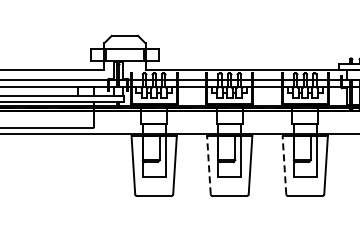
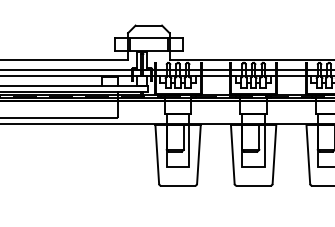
line: (208, 164) -> (232, 154), dashed -> solid
line: (284, 164) -> (308, 154), dashed -> solid

